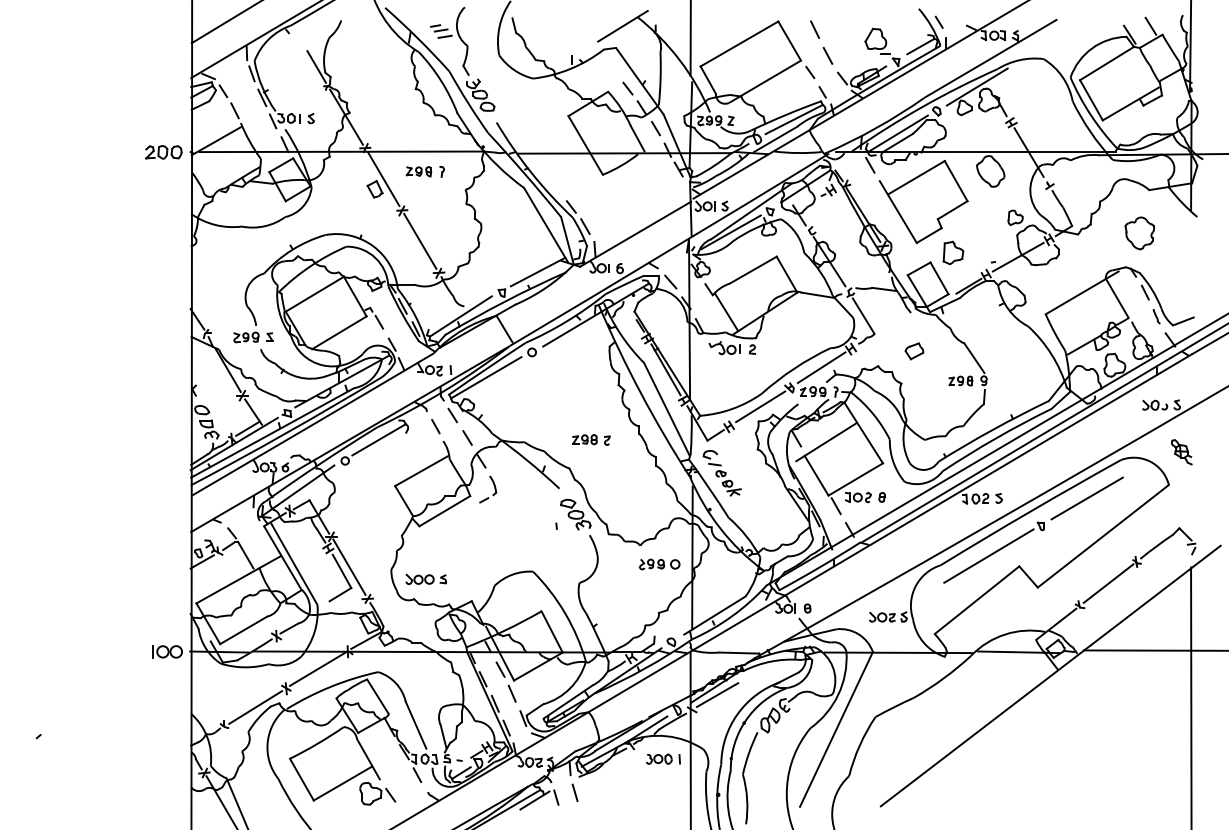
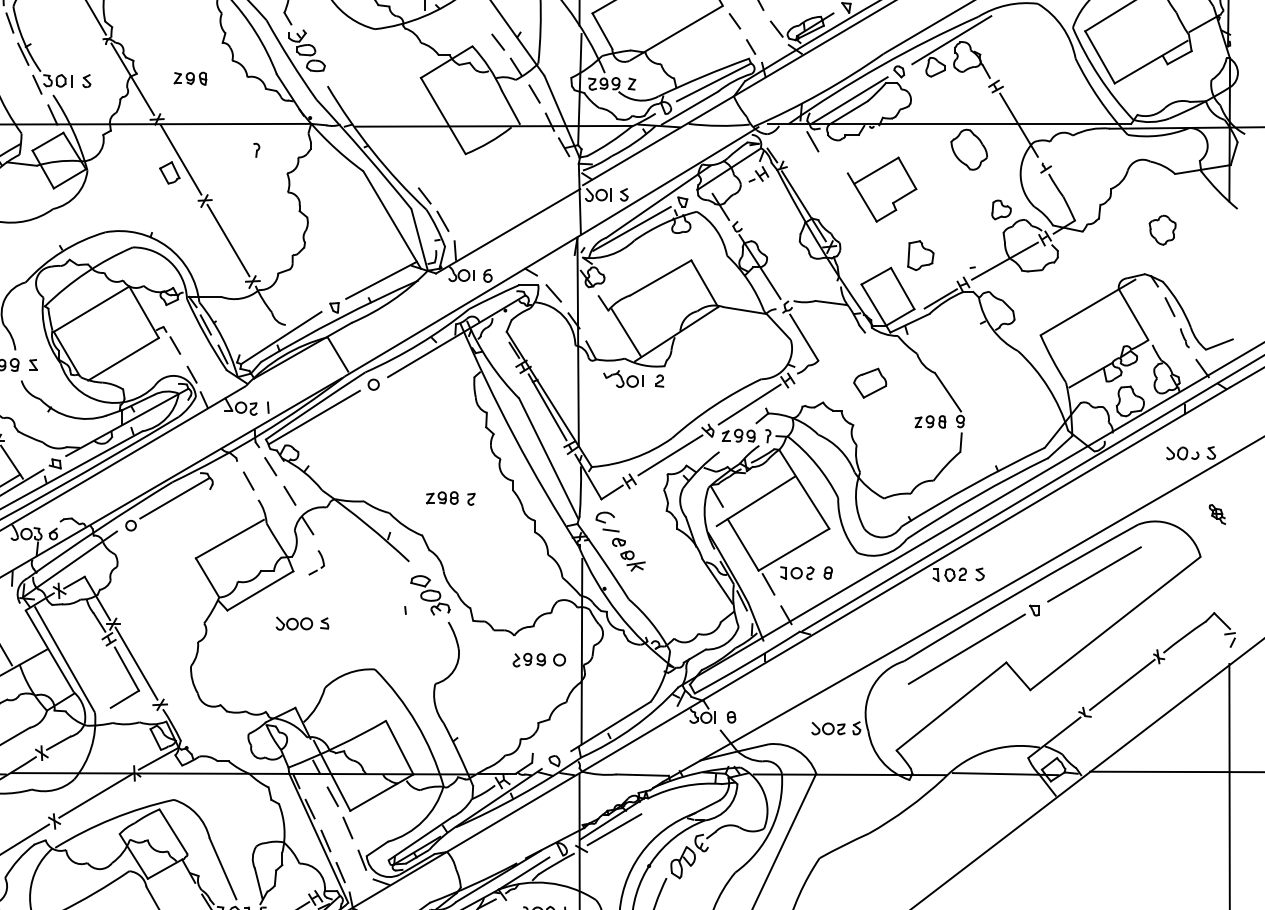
part: (418, 171) -> (189, 78), moved
part: (923, 202) -> (881, 190), size x0.6
part: (1139, 233) -> (1162, 230), size x0.7
part: (914, 351) -> (870, 383), size x1.4
part: (1181, 452) -> (1216, 514), size x0.6
part: (488, 489) -> (317, 562), size x0.7
part: (425, 578) -> (301, 622), moved

